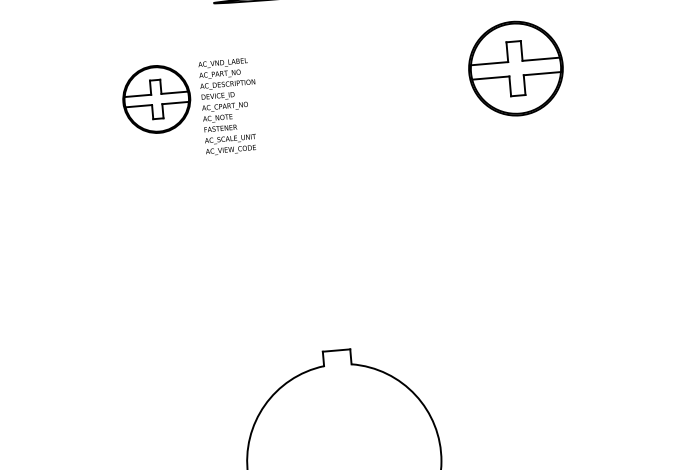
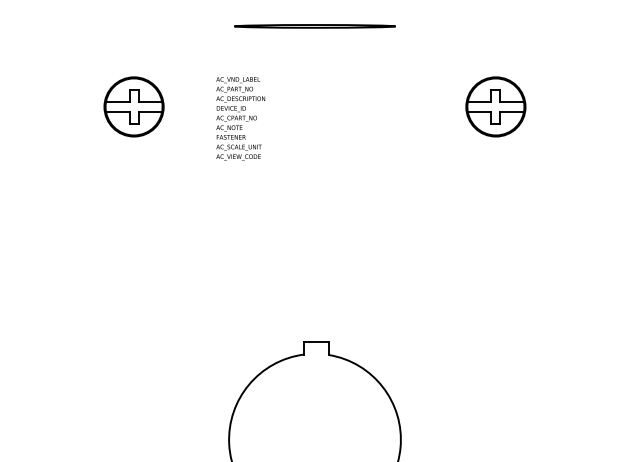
part: (515, 68) -> (495, 106), size x0.71
part: (156, 99) -> (133, 106), moved

